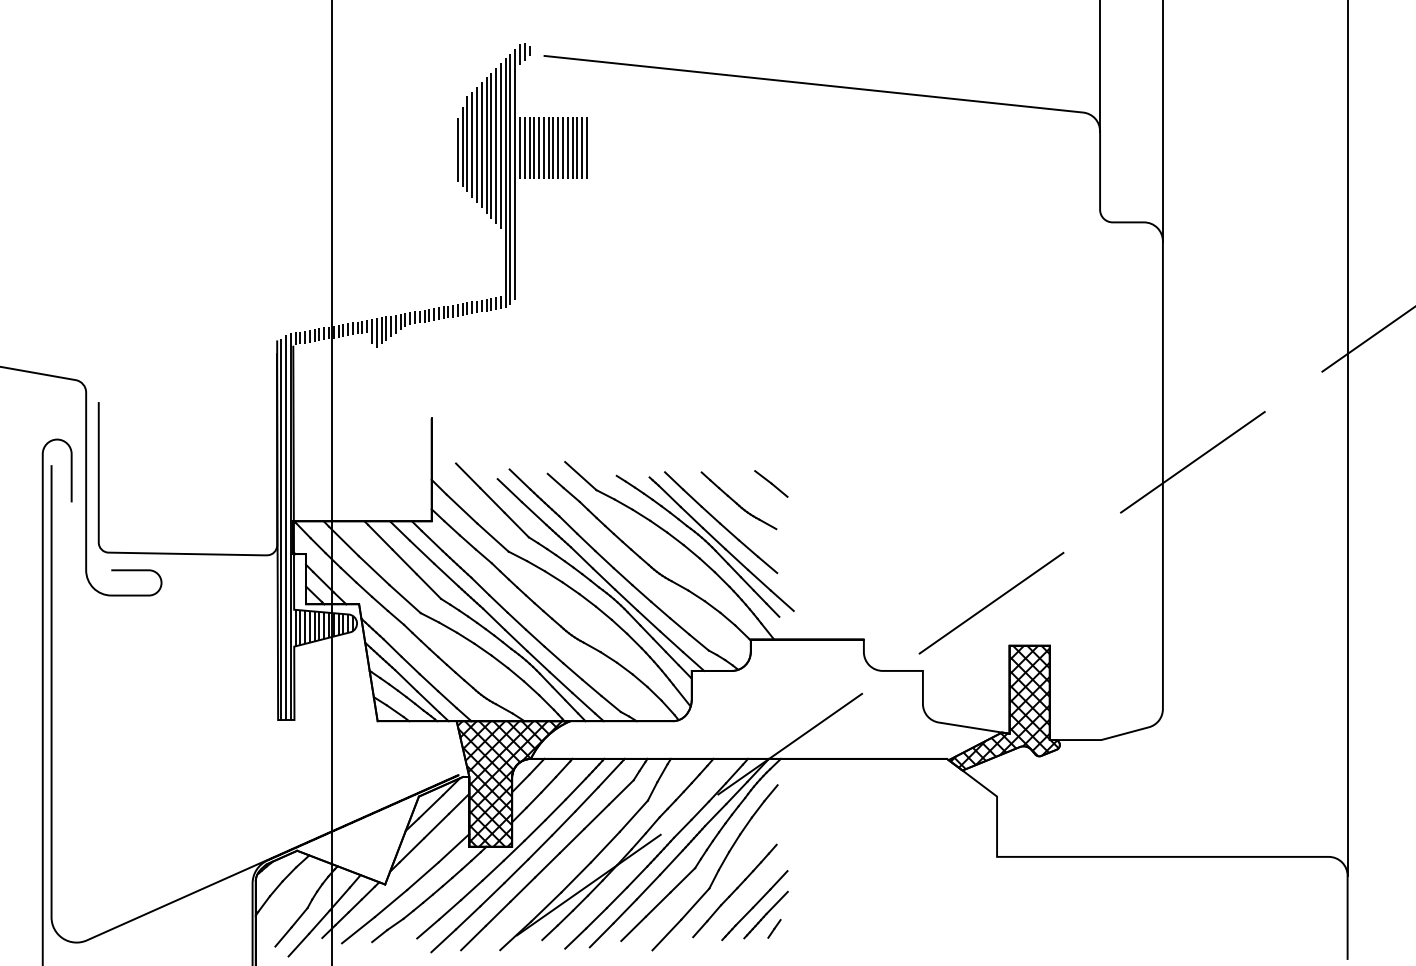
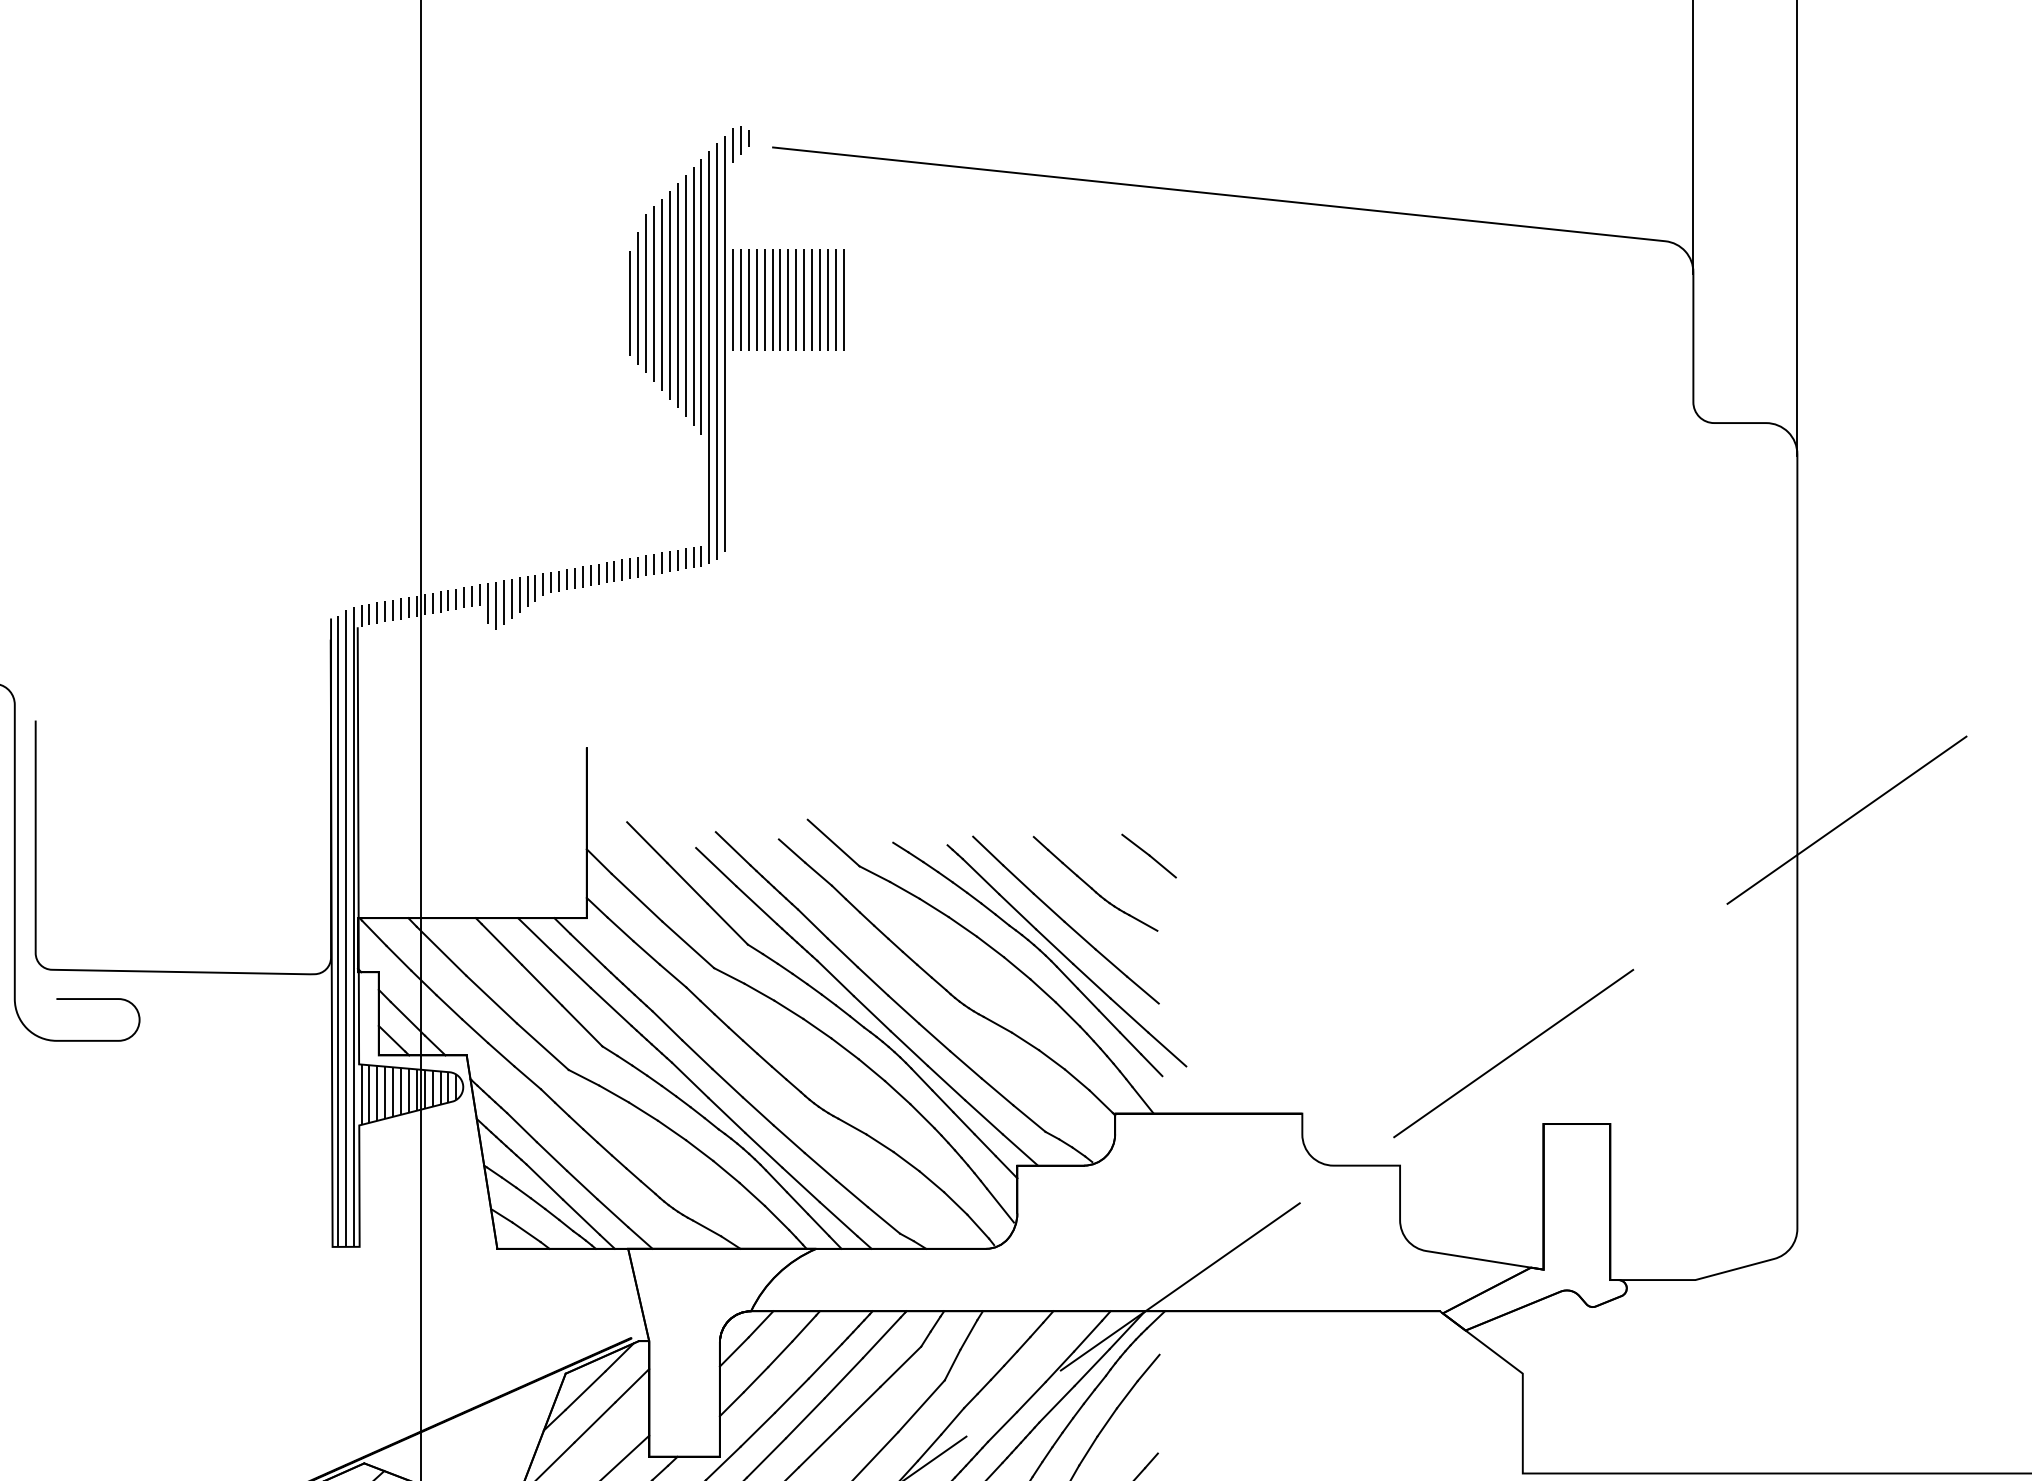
hatch: (1004, 707) -> (1535, 1226), removed
hatch: (511, 783) -> (718, 1351), removed

